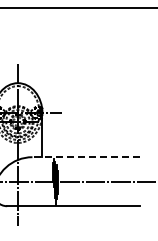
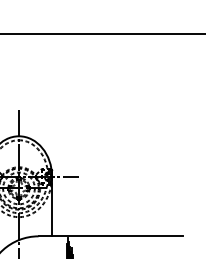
line: (85, 157) -> (110, 236), dashed -> solid

